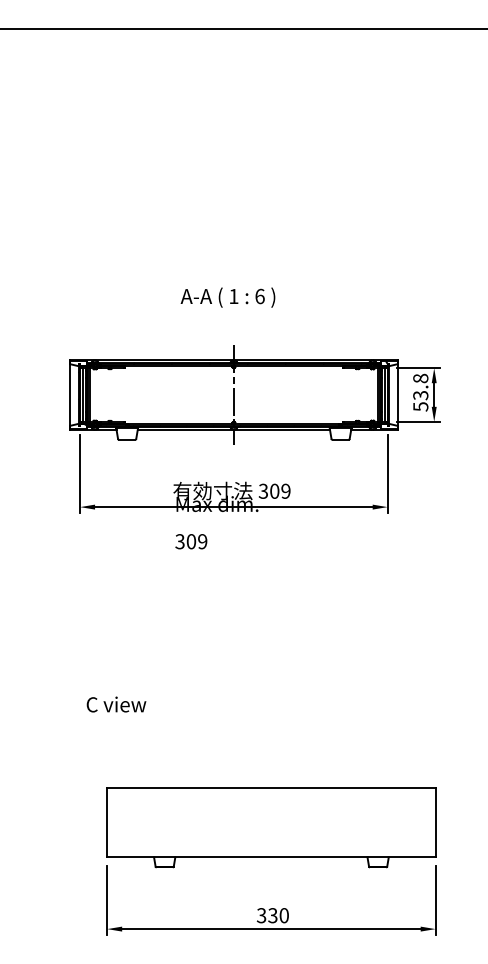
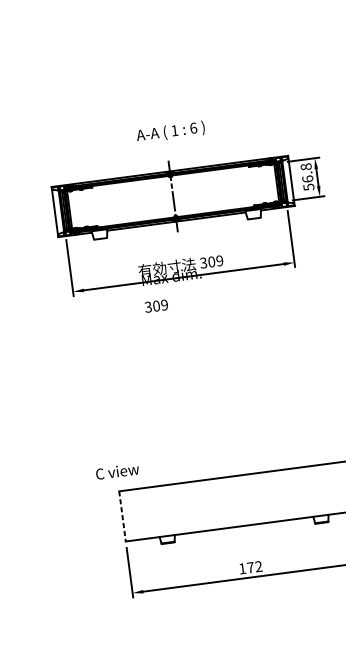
text: (227, 297) -> (170, 132), moved
text: (420, 395) -> (307, 179), 53.8 -> 56.8
text: (116, 704) -> (117, 471), moved
line: (107, 822) -> (122, 516), solid -> dashed
text: (272, 915) -> (250, 567), 330 -> 172

